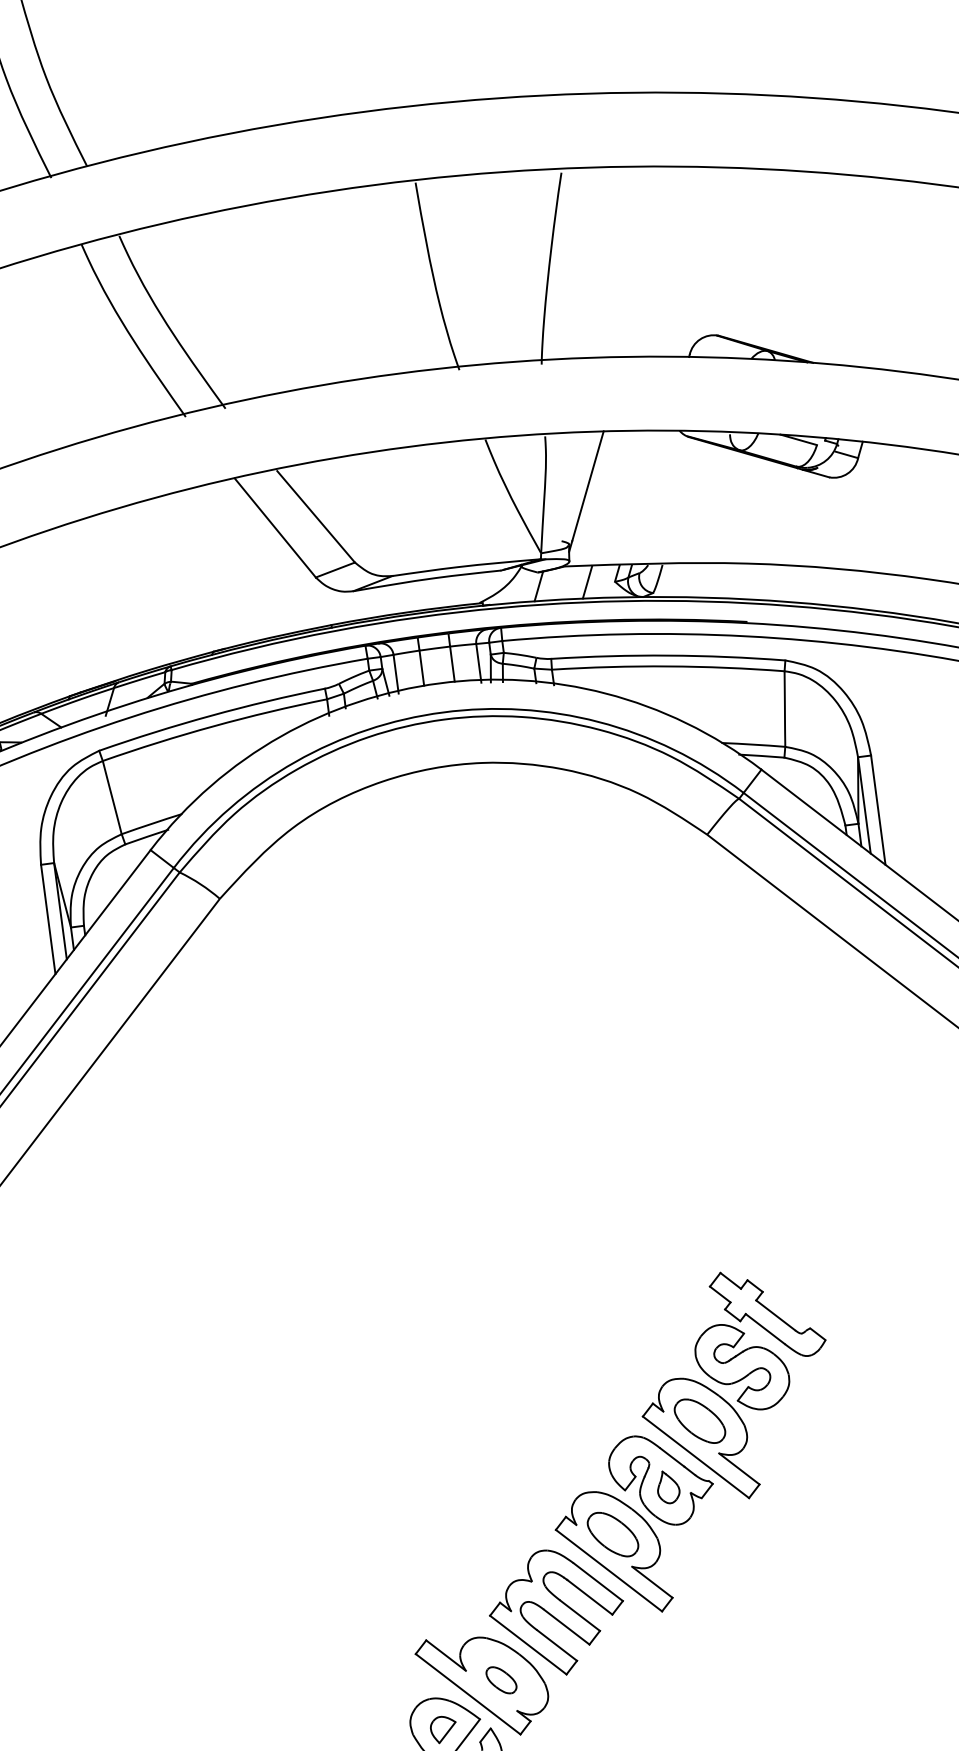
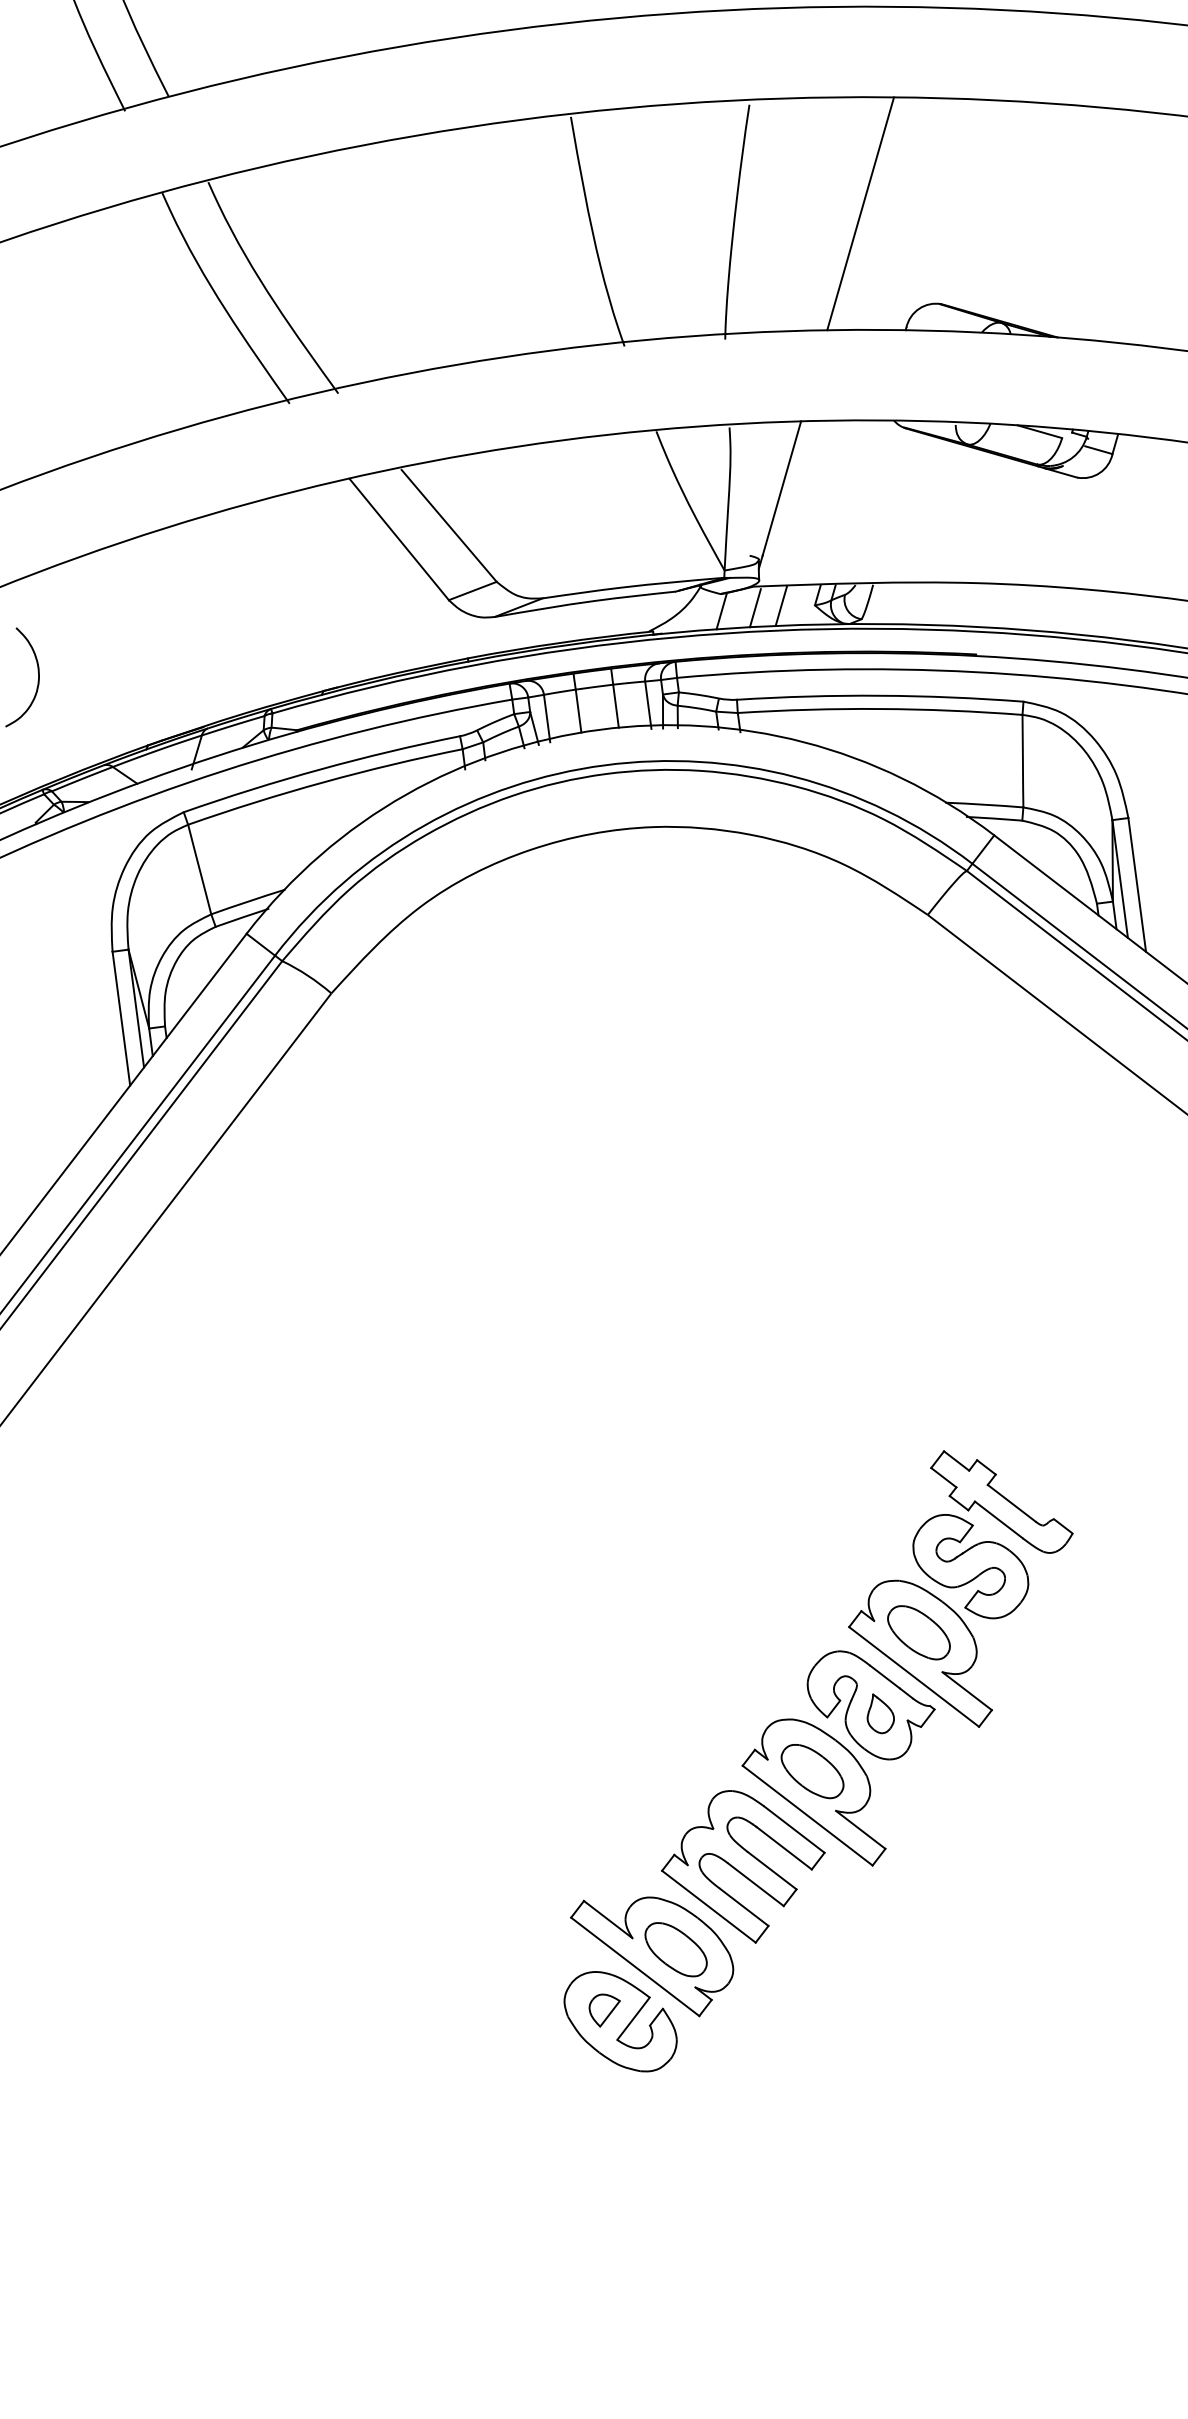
line: (652, 261) -> (860, 213), added
line: (565, 584) -> (754, 608), added
part: (501, 1680) -> (675, 1949), size x1.67

